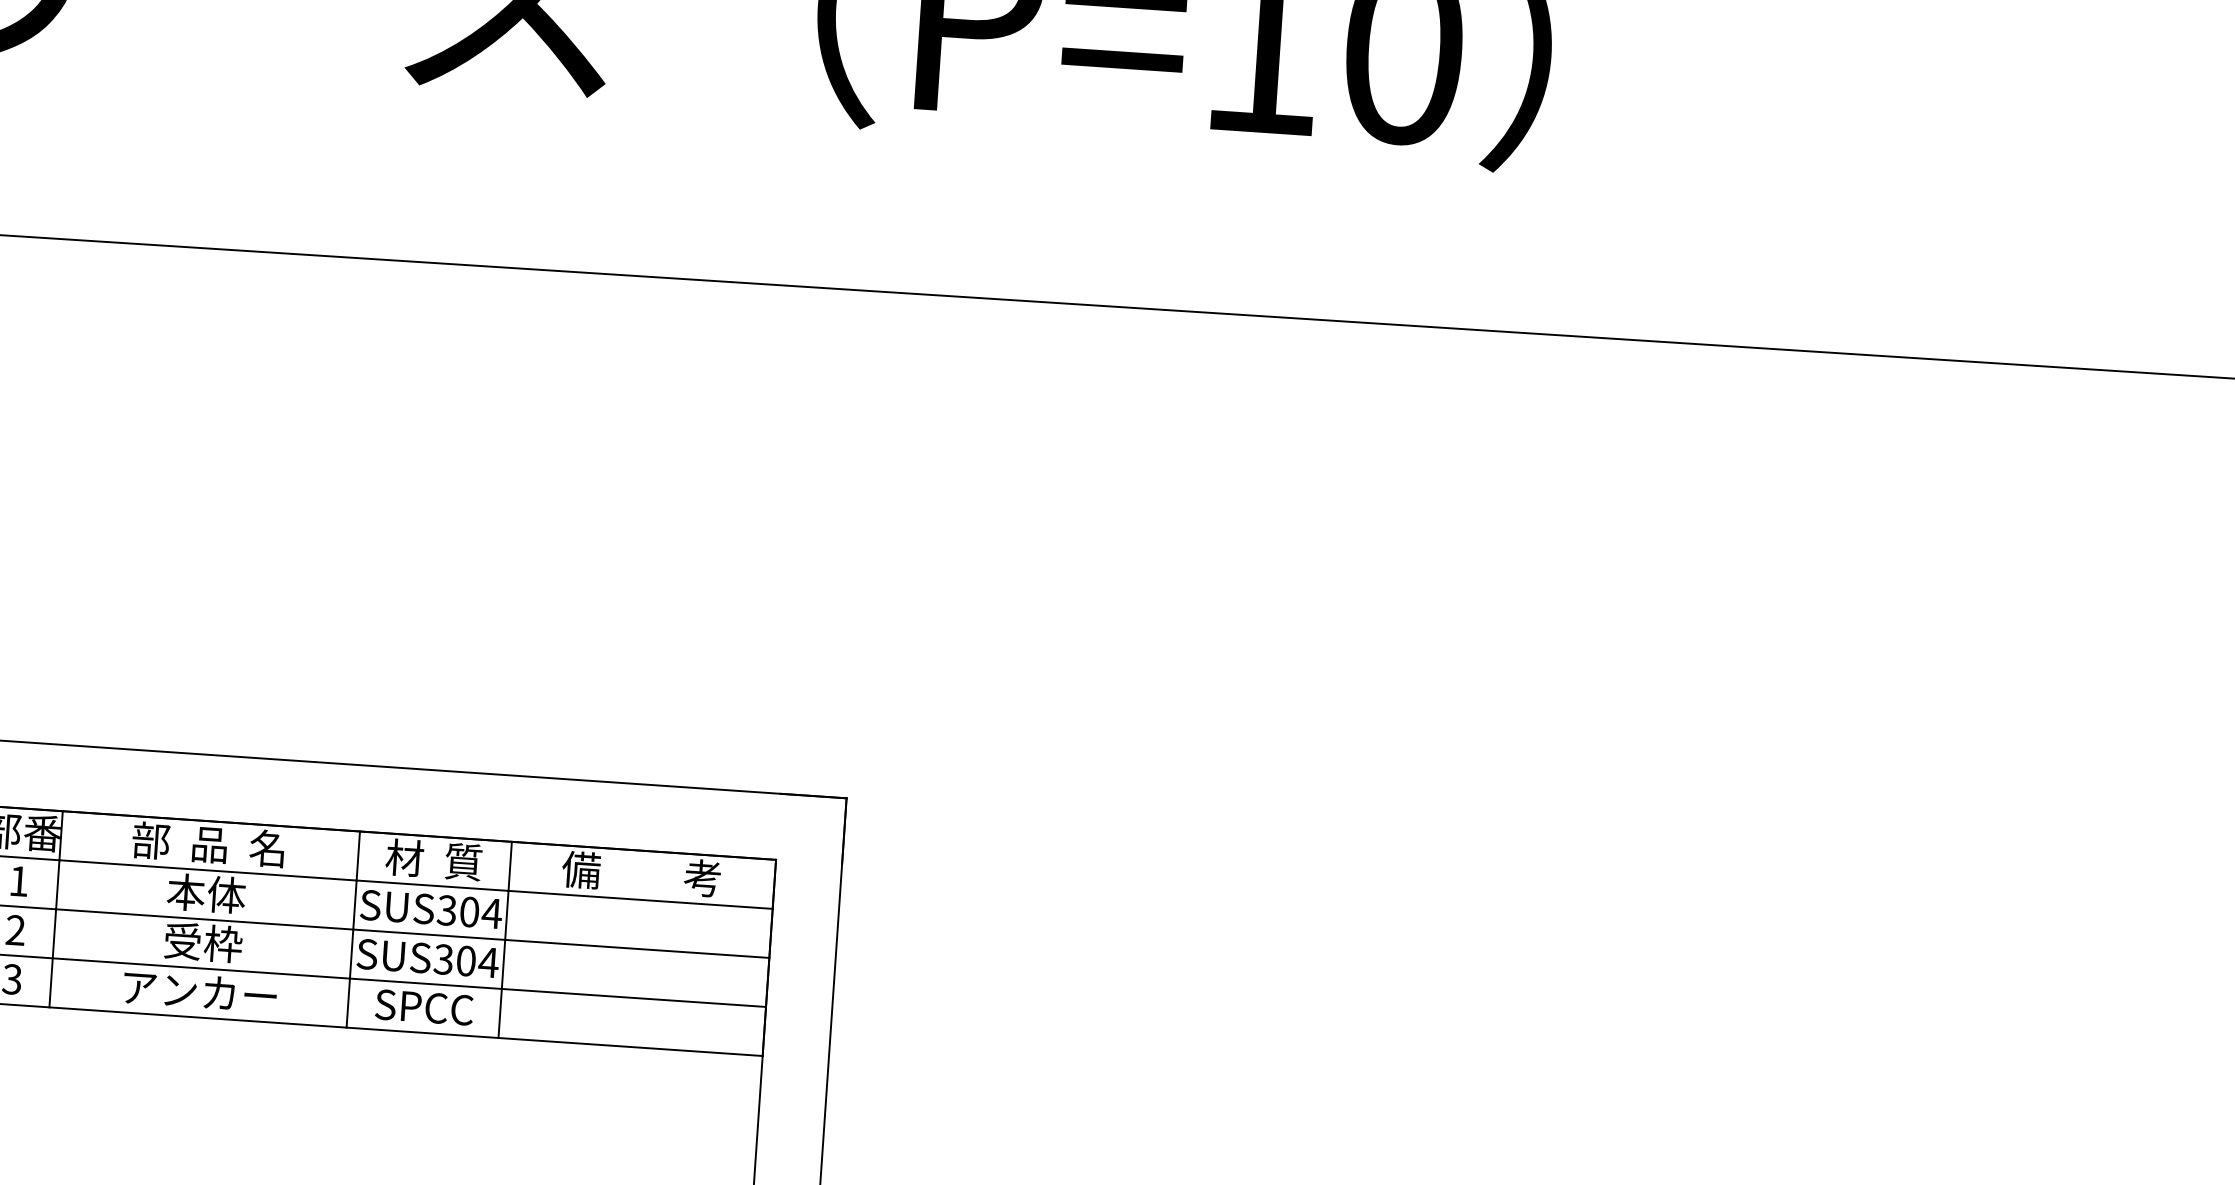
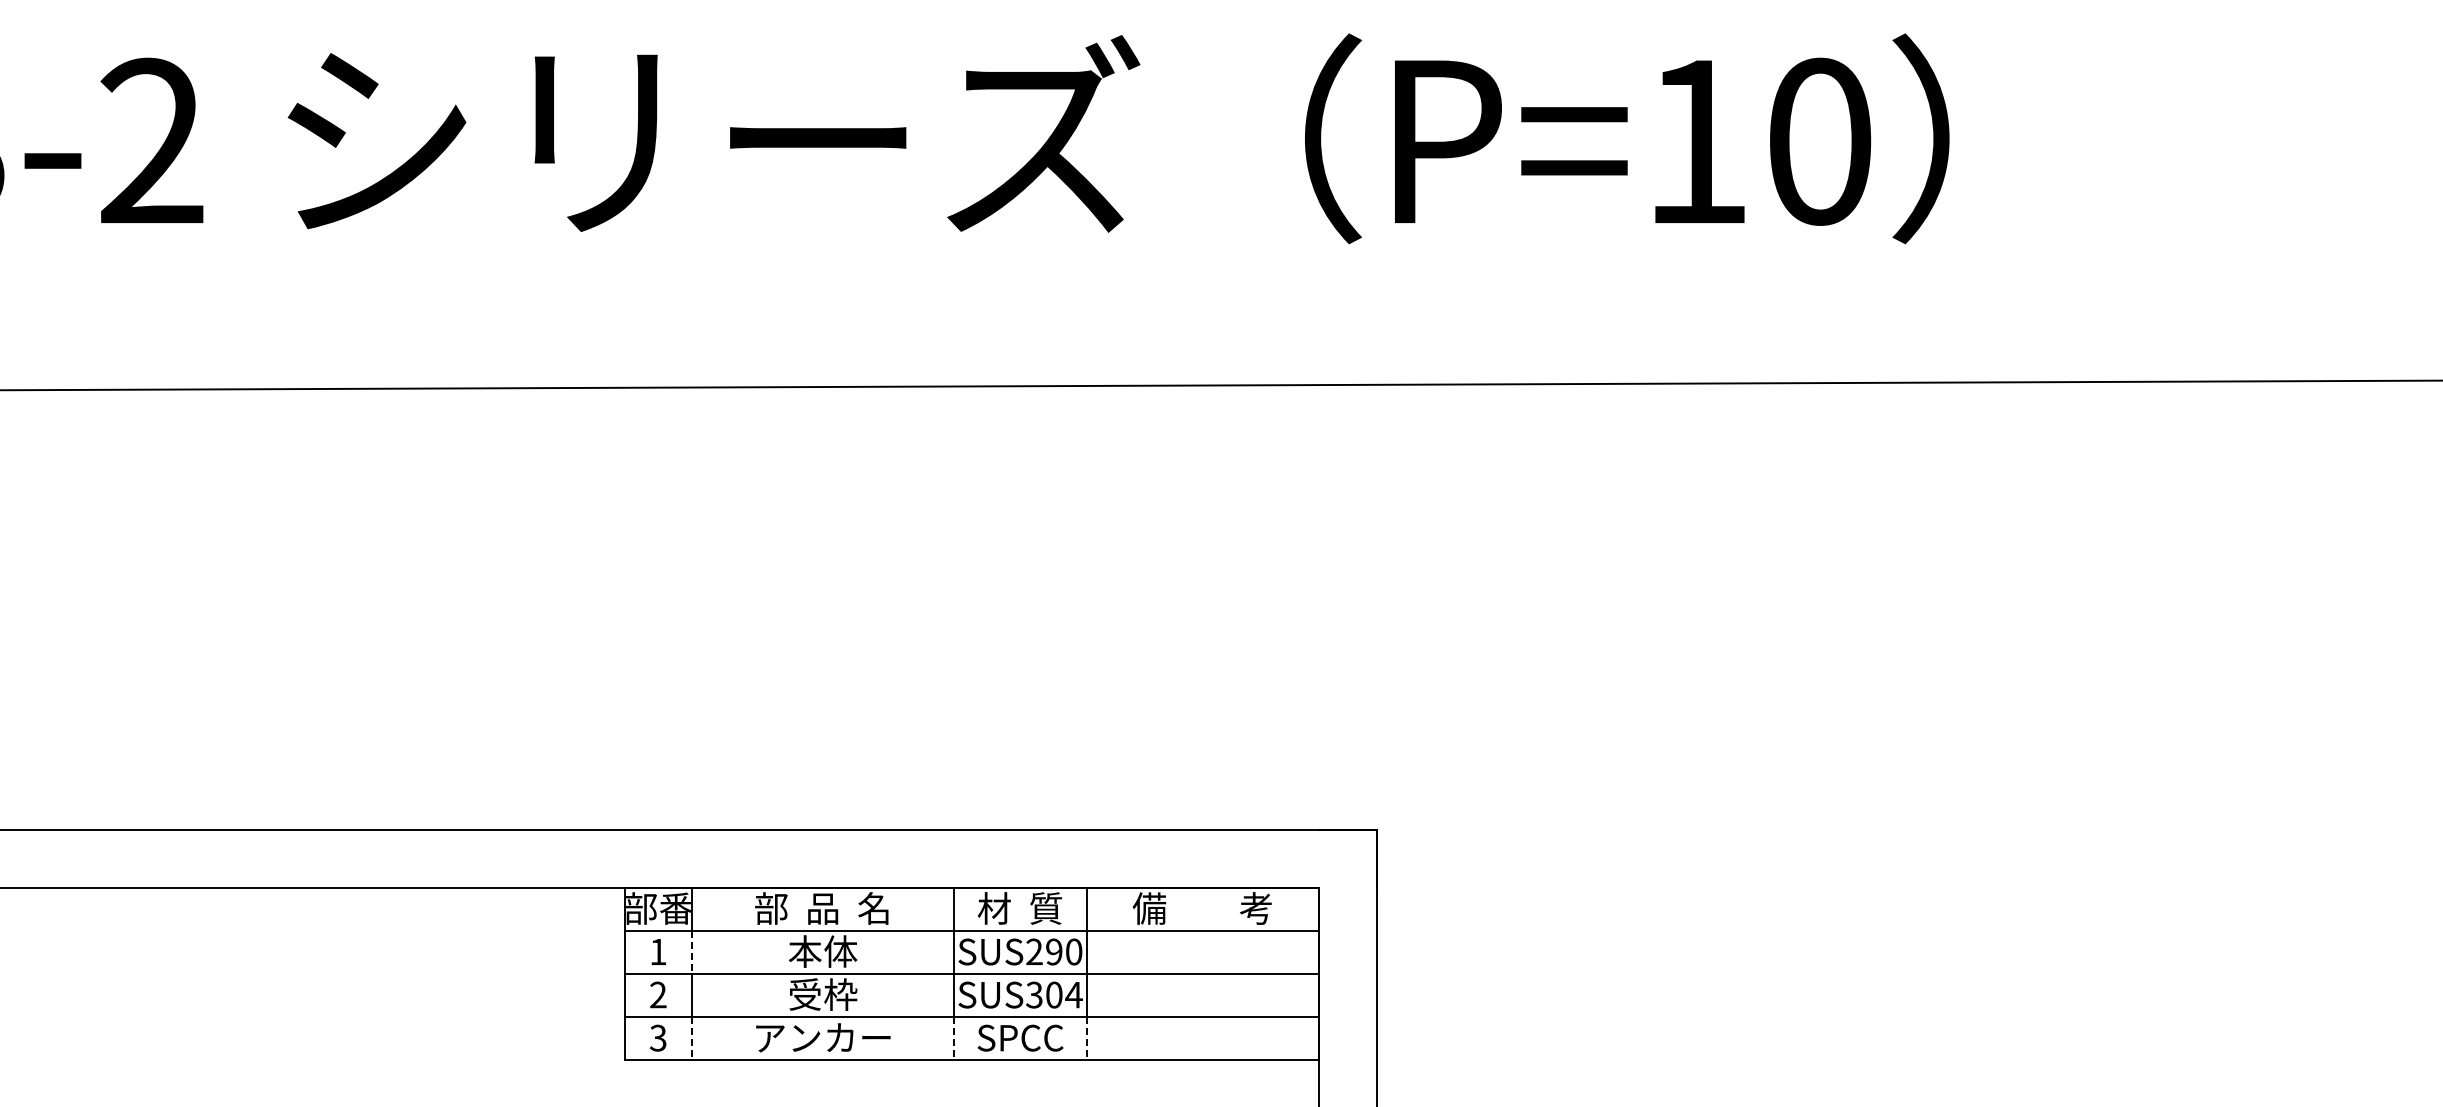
line: (57, 884) -> (692, 952), solid -> dashed
text: (469, 911) -> (1054, 951), SUS304 -> SUS290
line: (51, 982) -> (692, 1038), solid -> dashed
line: (348, 1002) -> (953, 1038), solid -> dashed
line: (500, 1013) -> (1087, 1038), solid -> dashed

